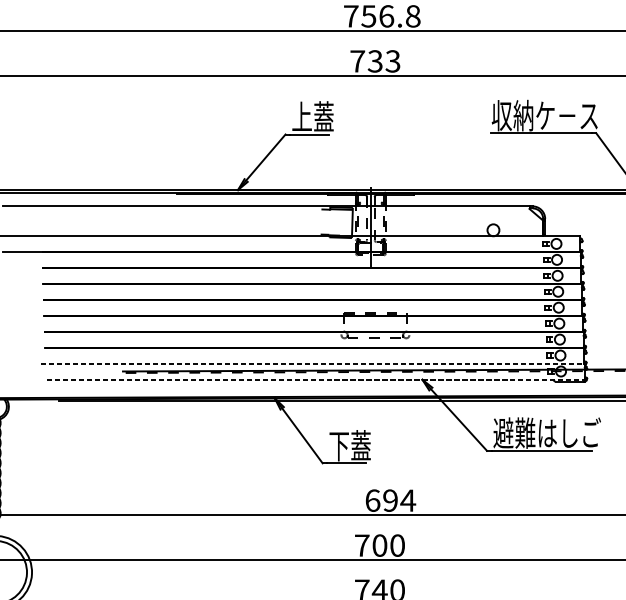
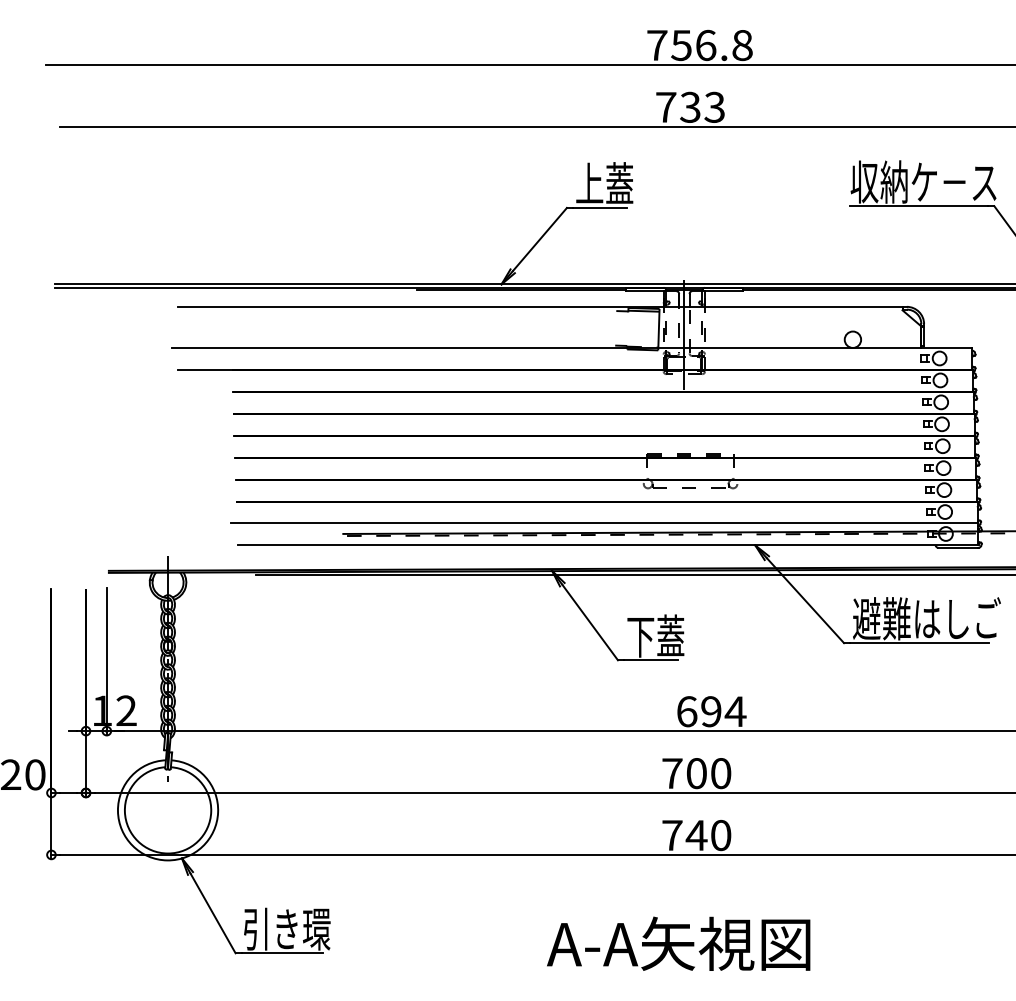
line: (312, 363) -> (604, 523), dashed -> solid
line: (315, 379) -> (608, 545), dashed -> solid

